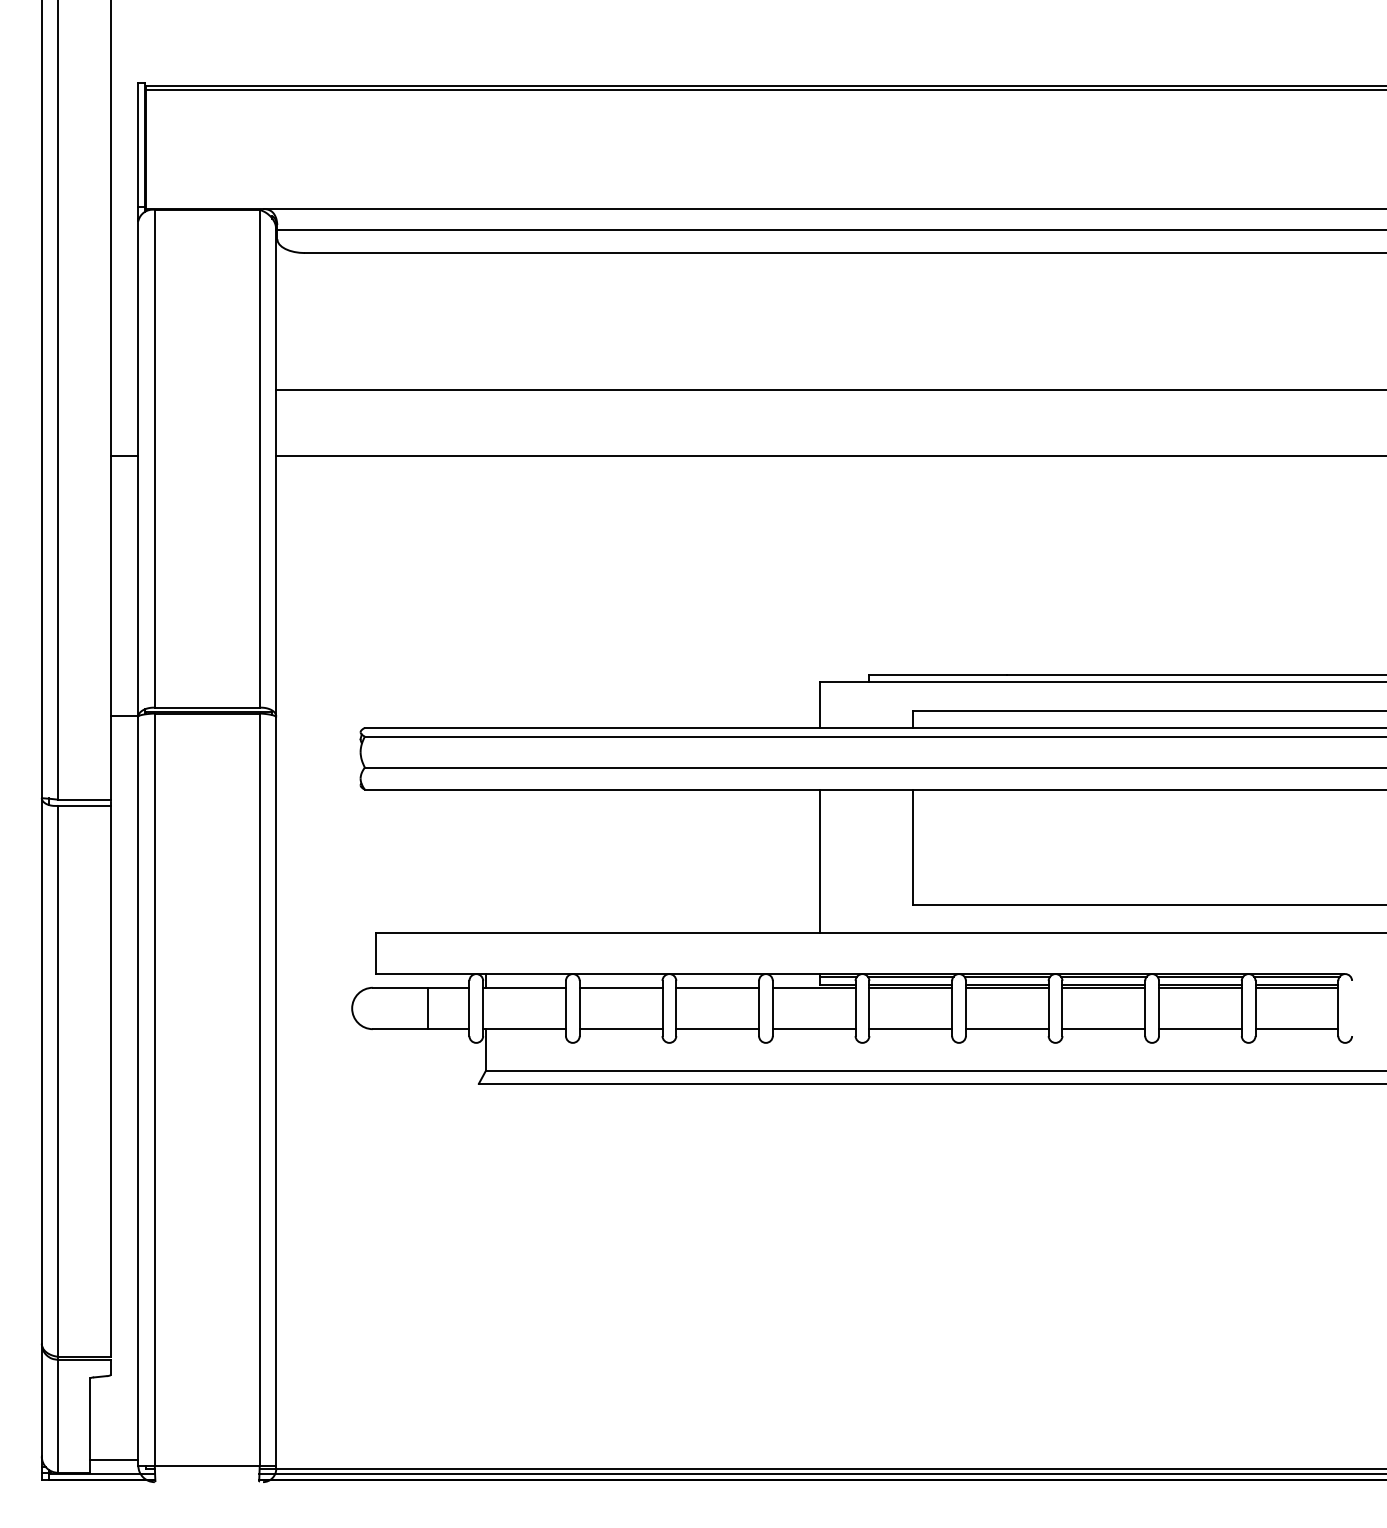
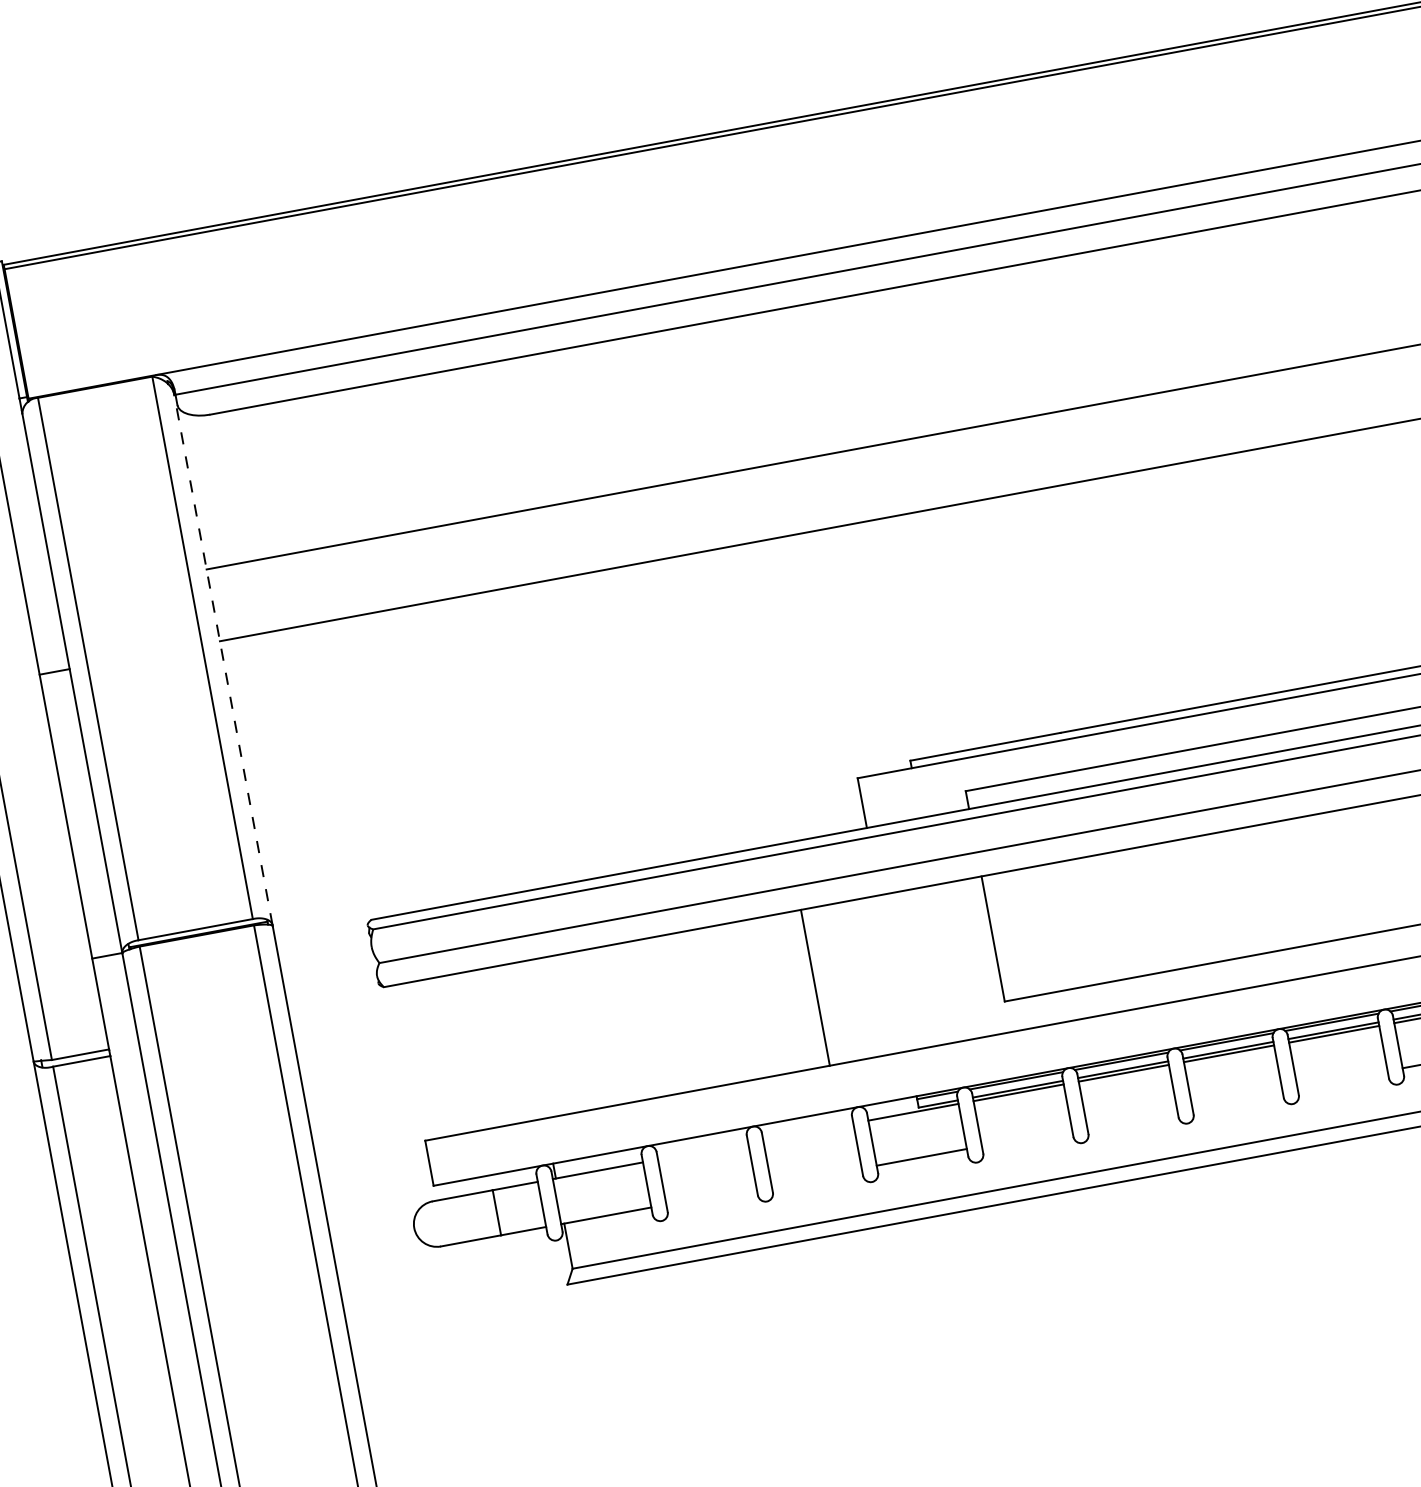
line: (276, 472) -> (223, 659), solid -> dashed
line: (819, 860) -> (815, 987), moved
line: (620, 987) -> (702, 1151), removed
line: (717, 987) -> (808, 1131), removed
line: (620, 1029) -> (710, 1196), removed
line: (717, 1029) -> (816, 1177), removed
line: (910, 1029) -> (1026, 1138), removed
line: (1006, 1029) -> (1131, 1118), removed
line: (1103, 1029) -> (1237, 1099), removed
line: (1200, 1029) -> (1342, 1079), removed

